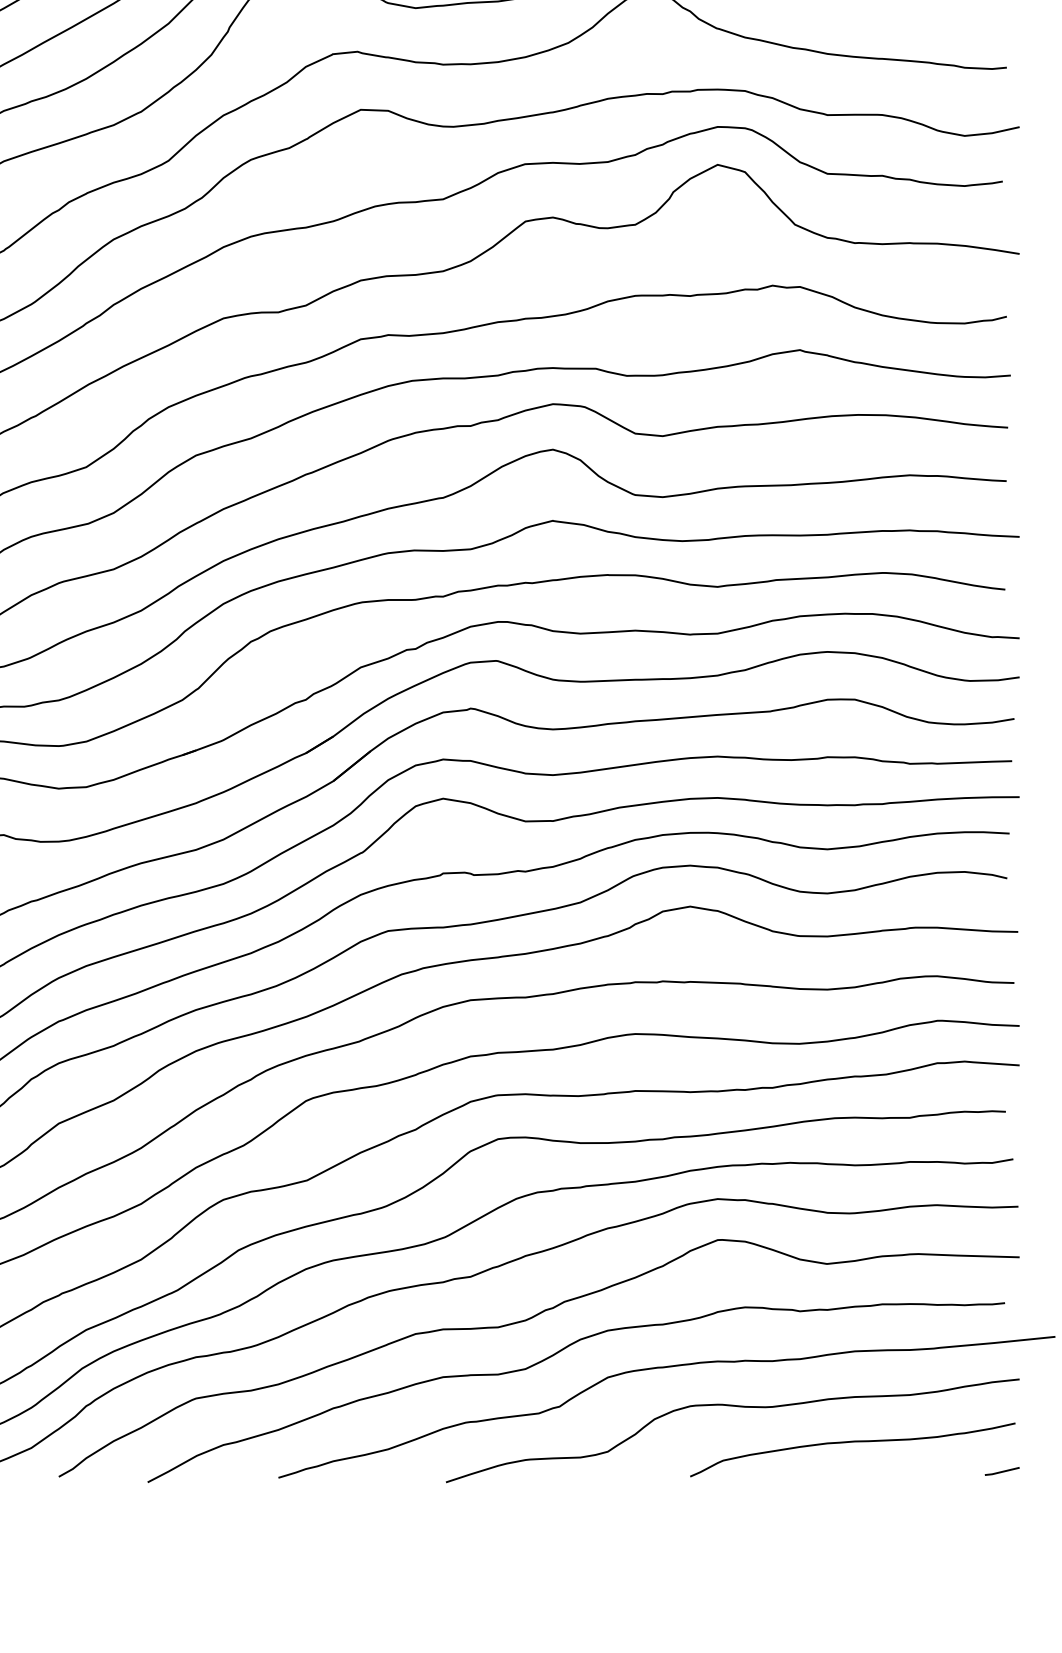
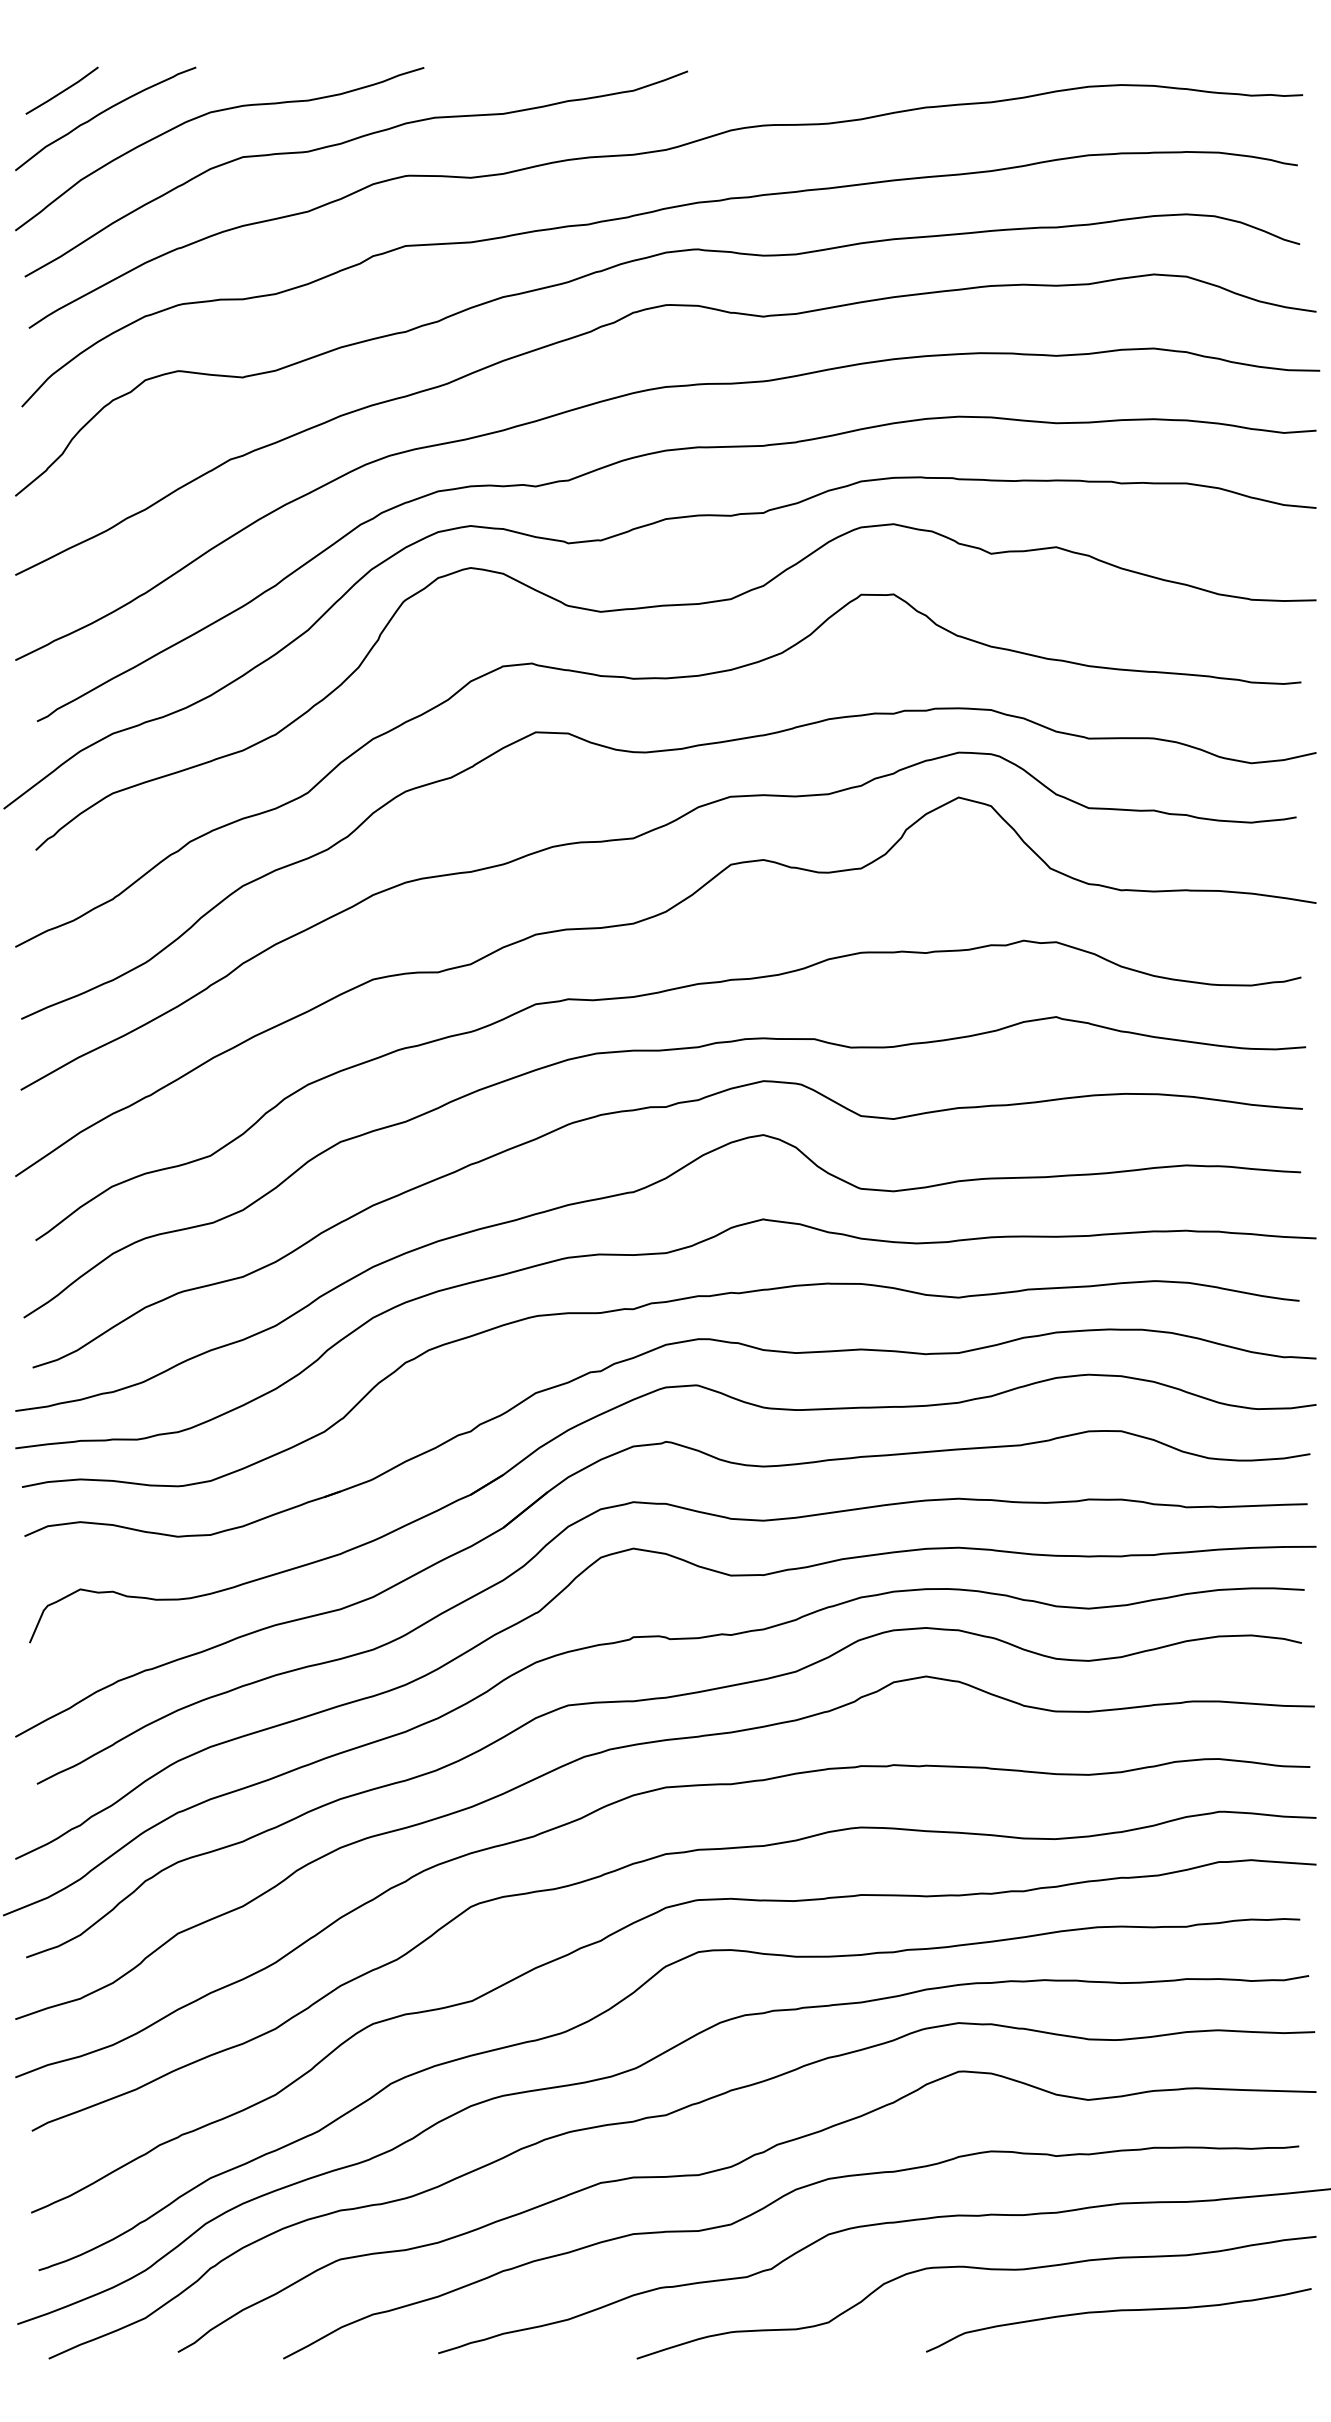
line: (1001, 1471) -> (1295, 2345), removed

